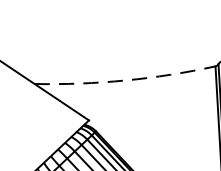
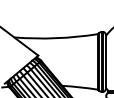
arc: (126, 81) -> (56, 38), dashed -> solid

